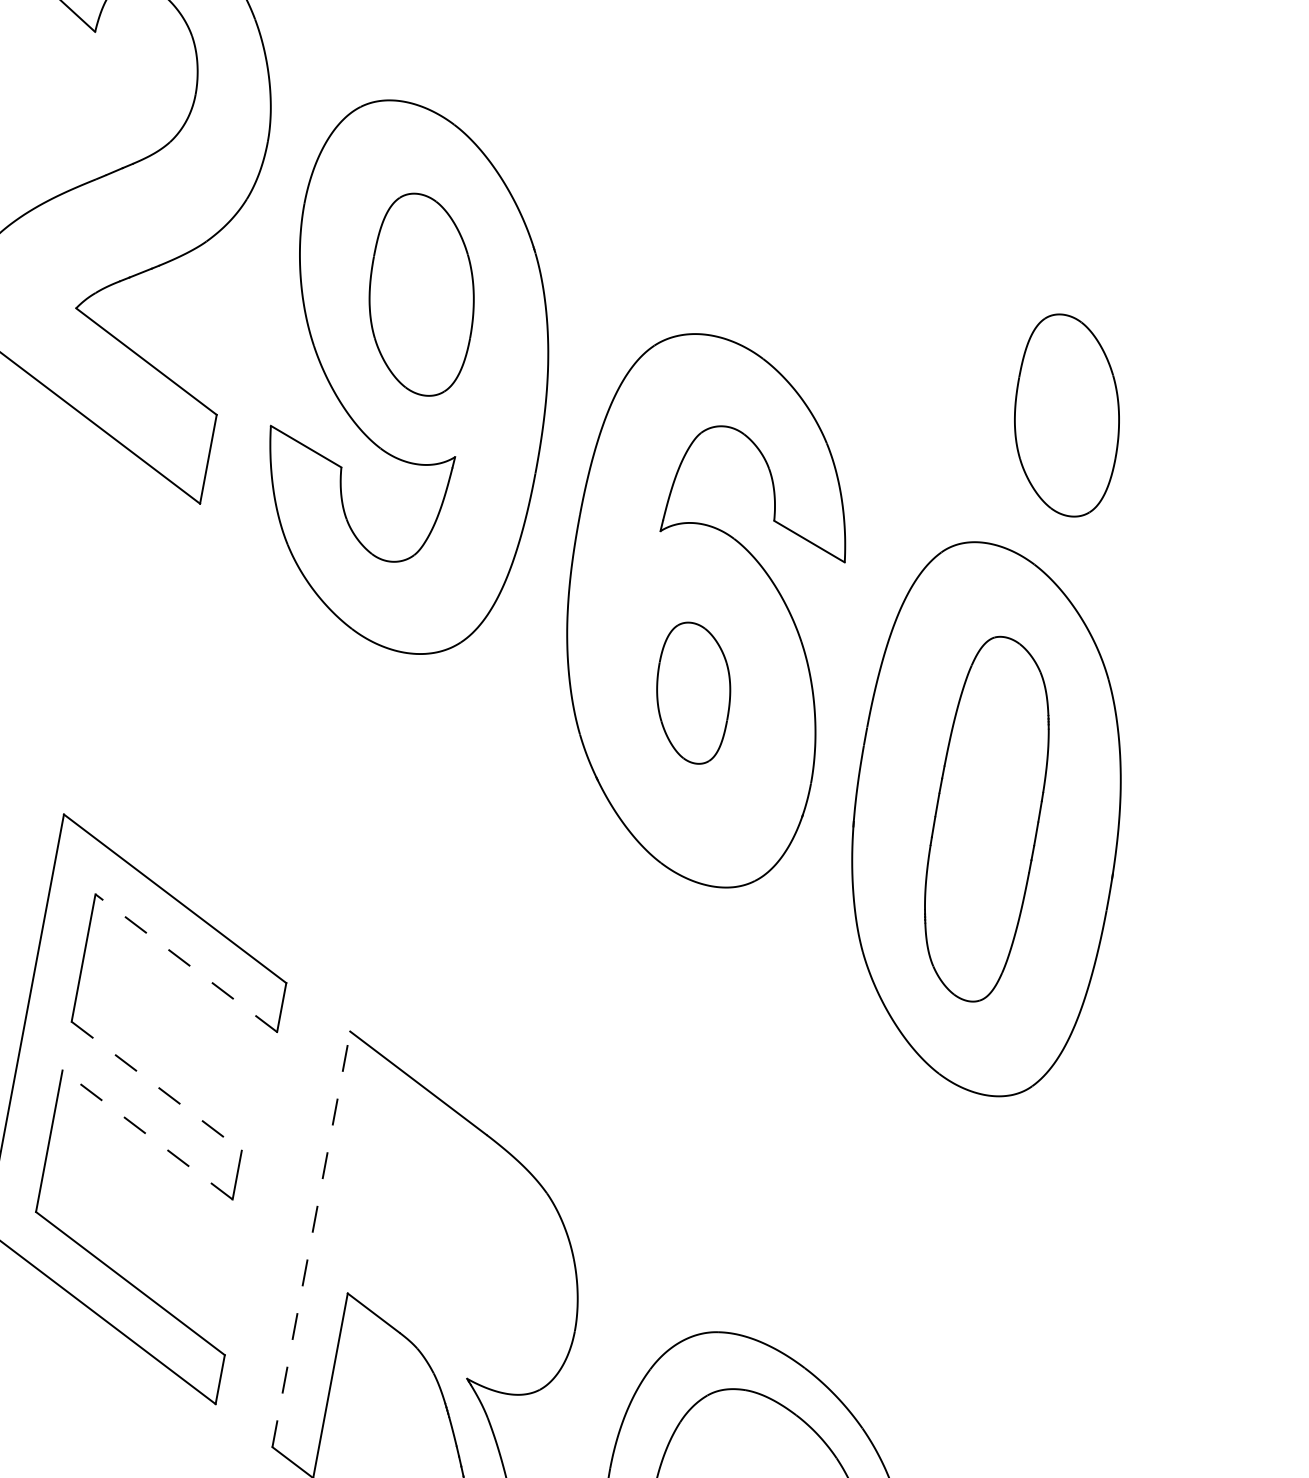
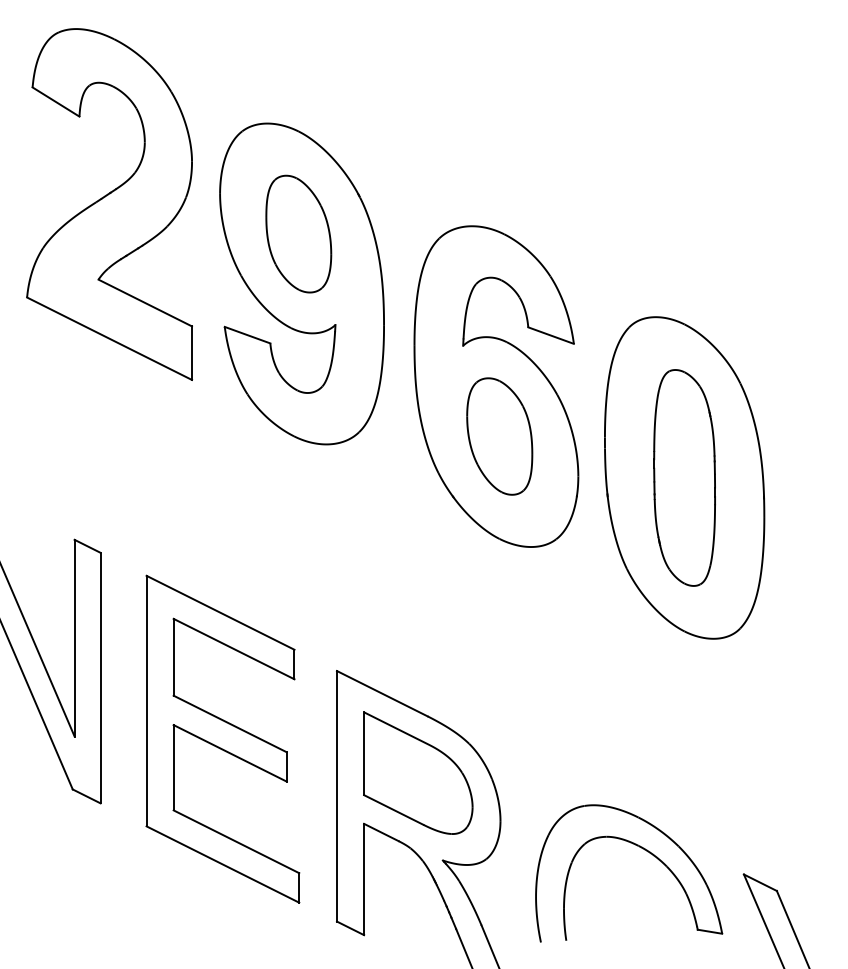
part: (1067, 414) -> (687, 233), removed
part: (692, 692) -> (499, 436), size x1.43
line: (186, 964) -> (234, 649), dashed -> solid
line: (156, 1087) -> (230, 724), dashed -> solid
line: (146, 1134) -> (229, 753), dashed -> solid
part: (453, 1225) -> (418, 772), added
line: (310, 1237) -> (336, 795), dashed -> solid

